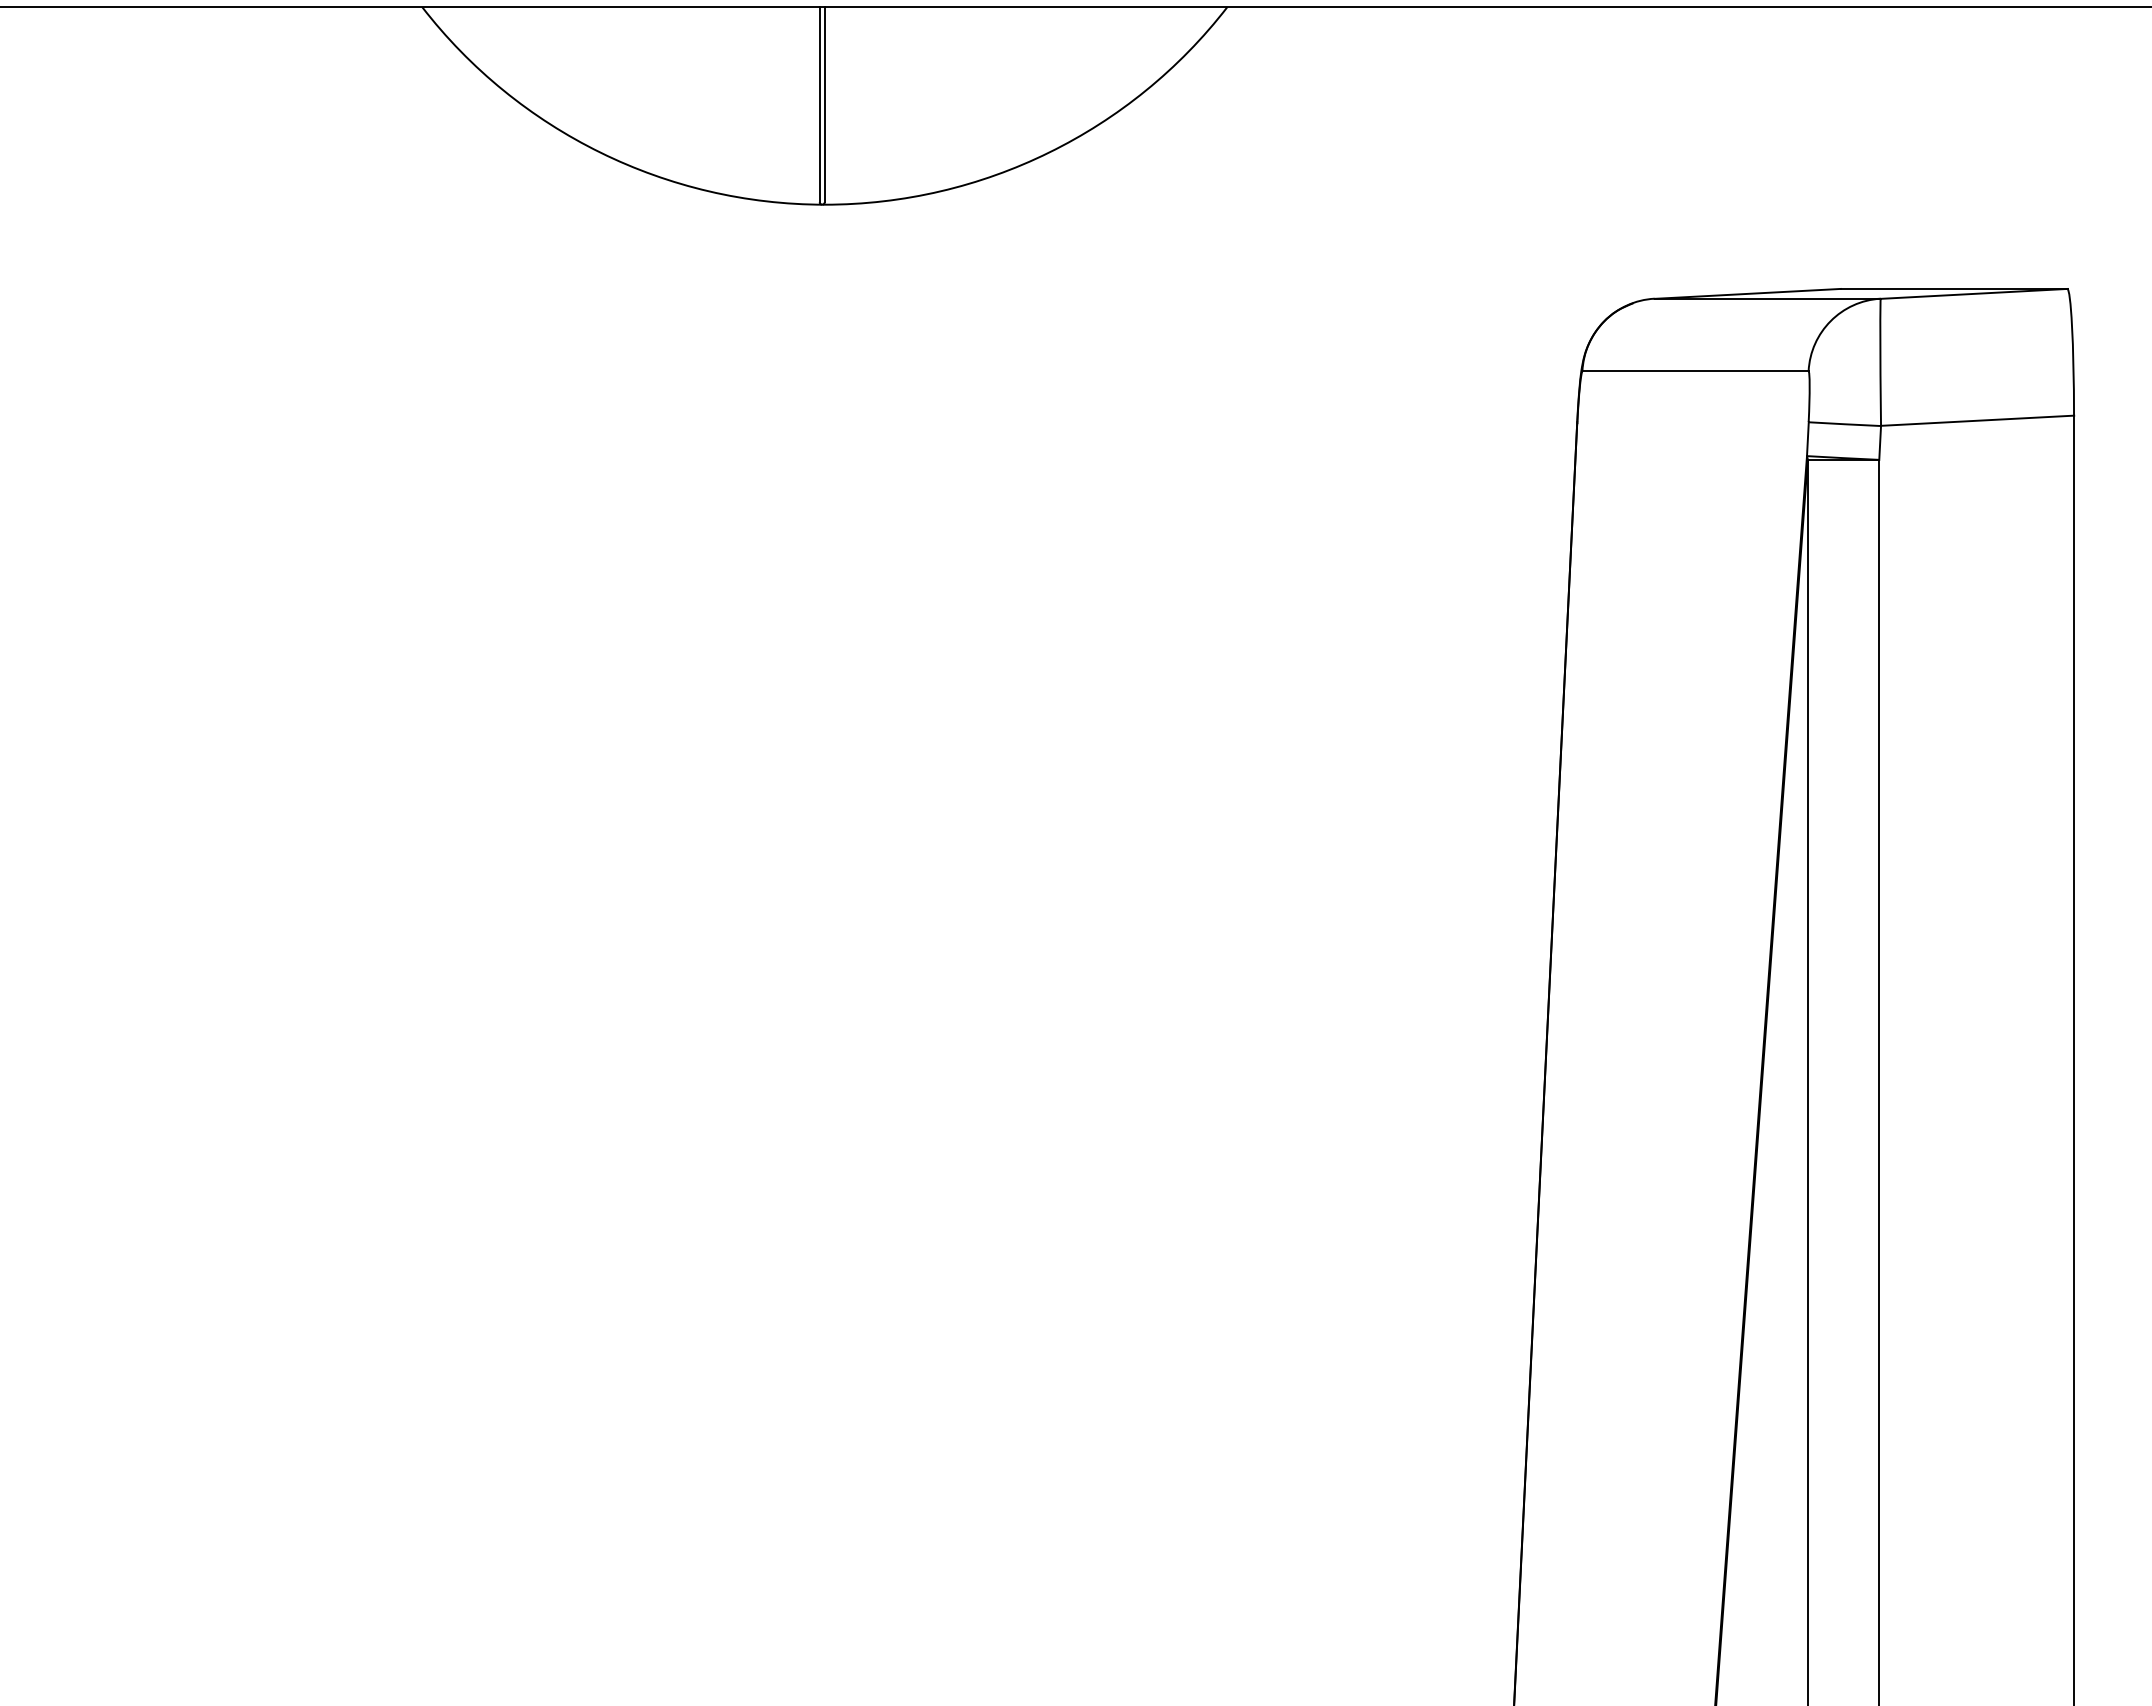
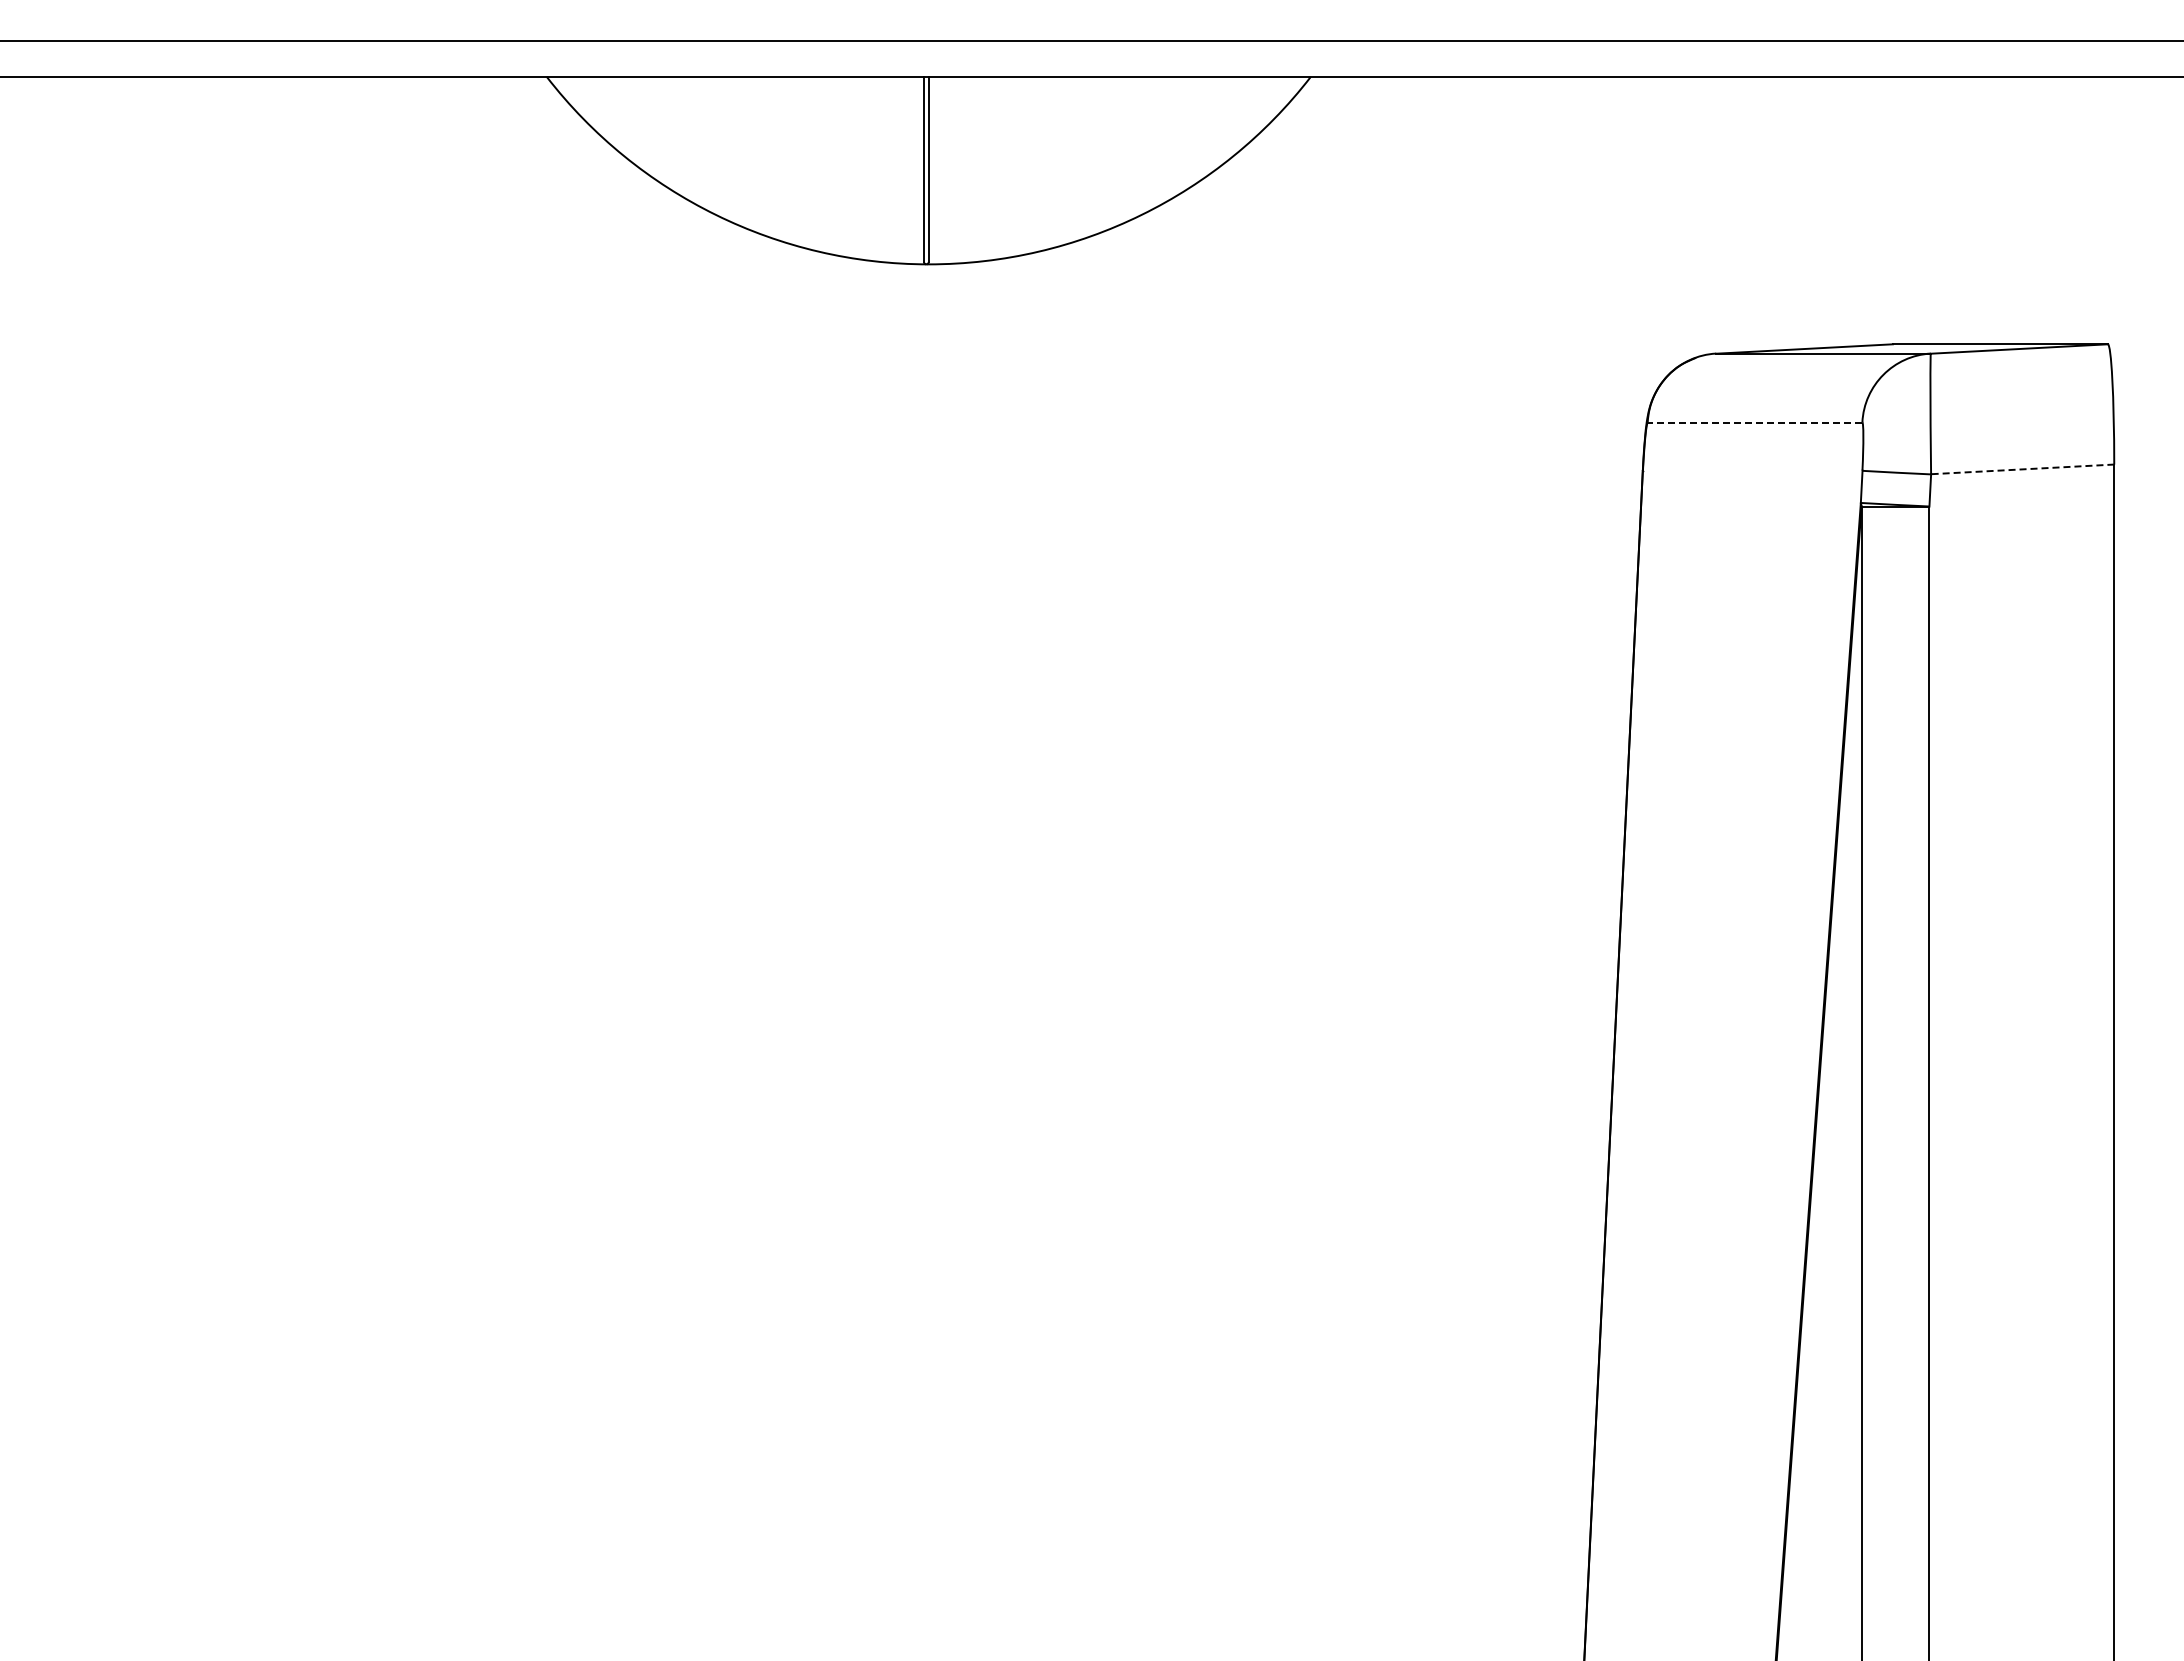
line: (1694, 371) -> (1754, 422), solid -> dashed
line: (1977, 420) -> (2022, 469), solid -> dashed

